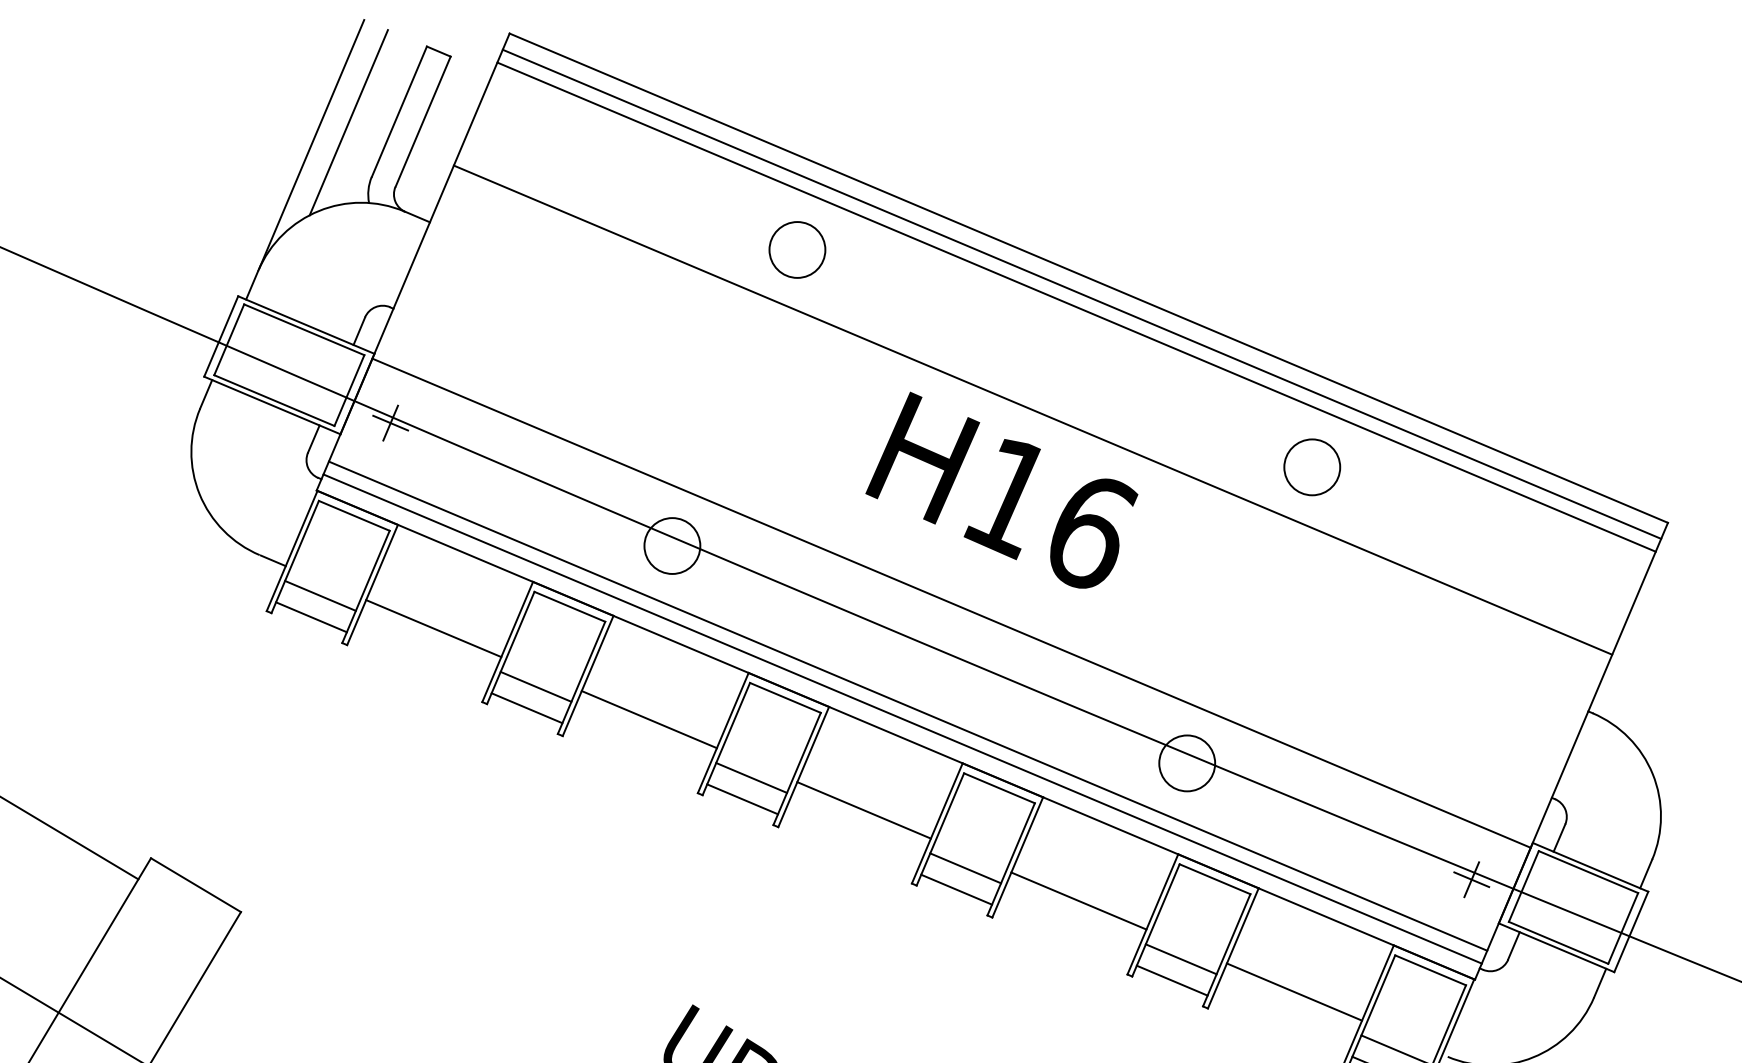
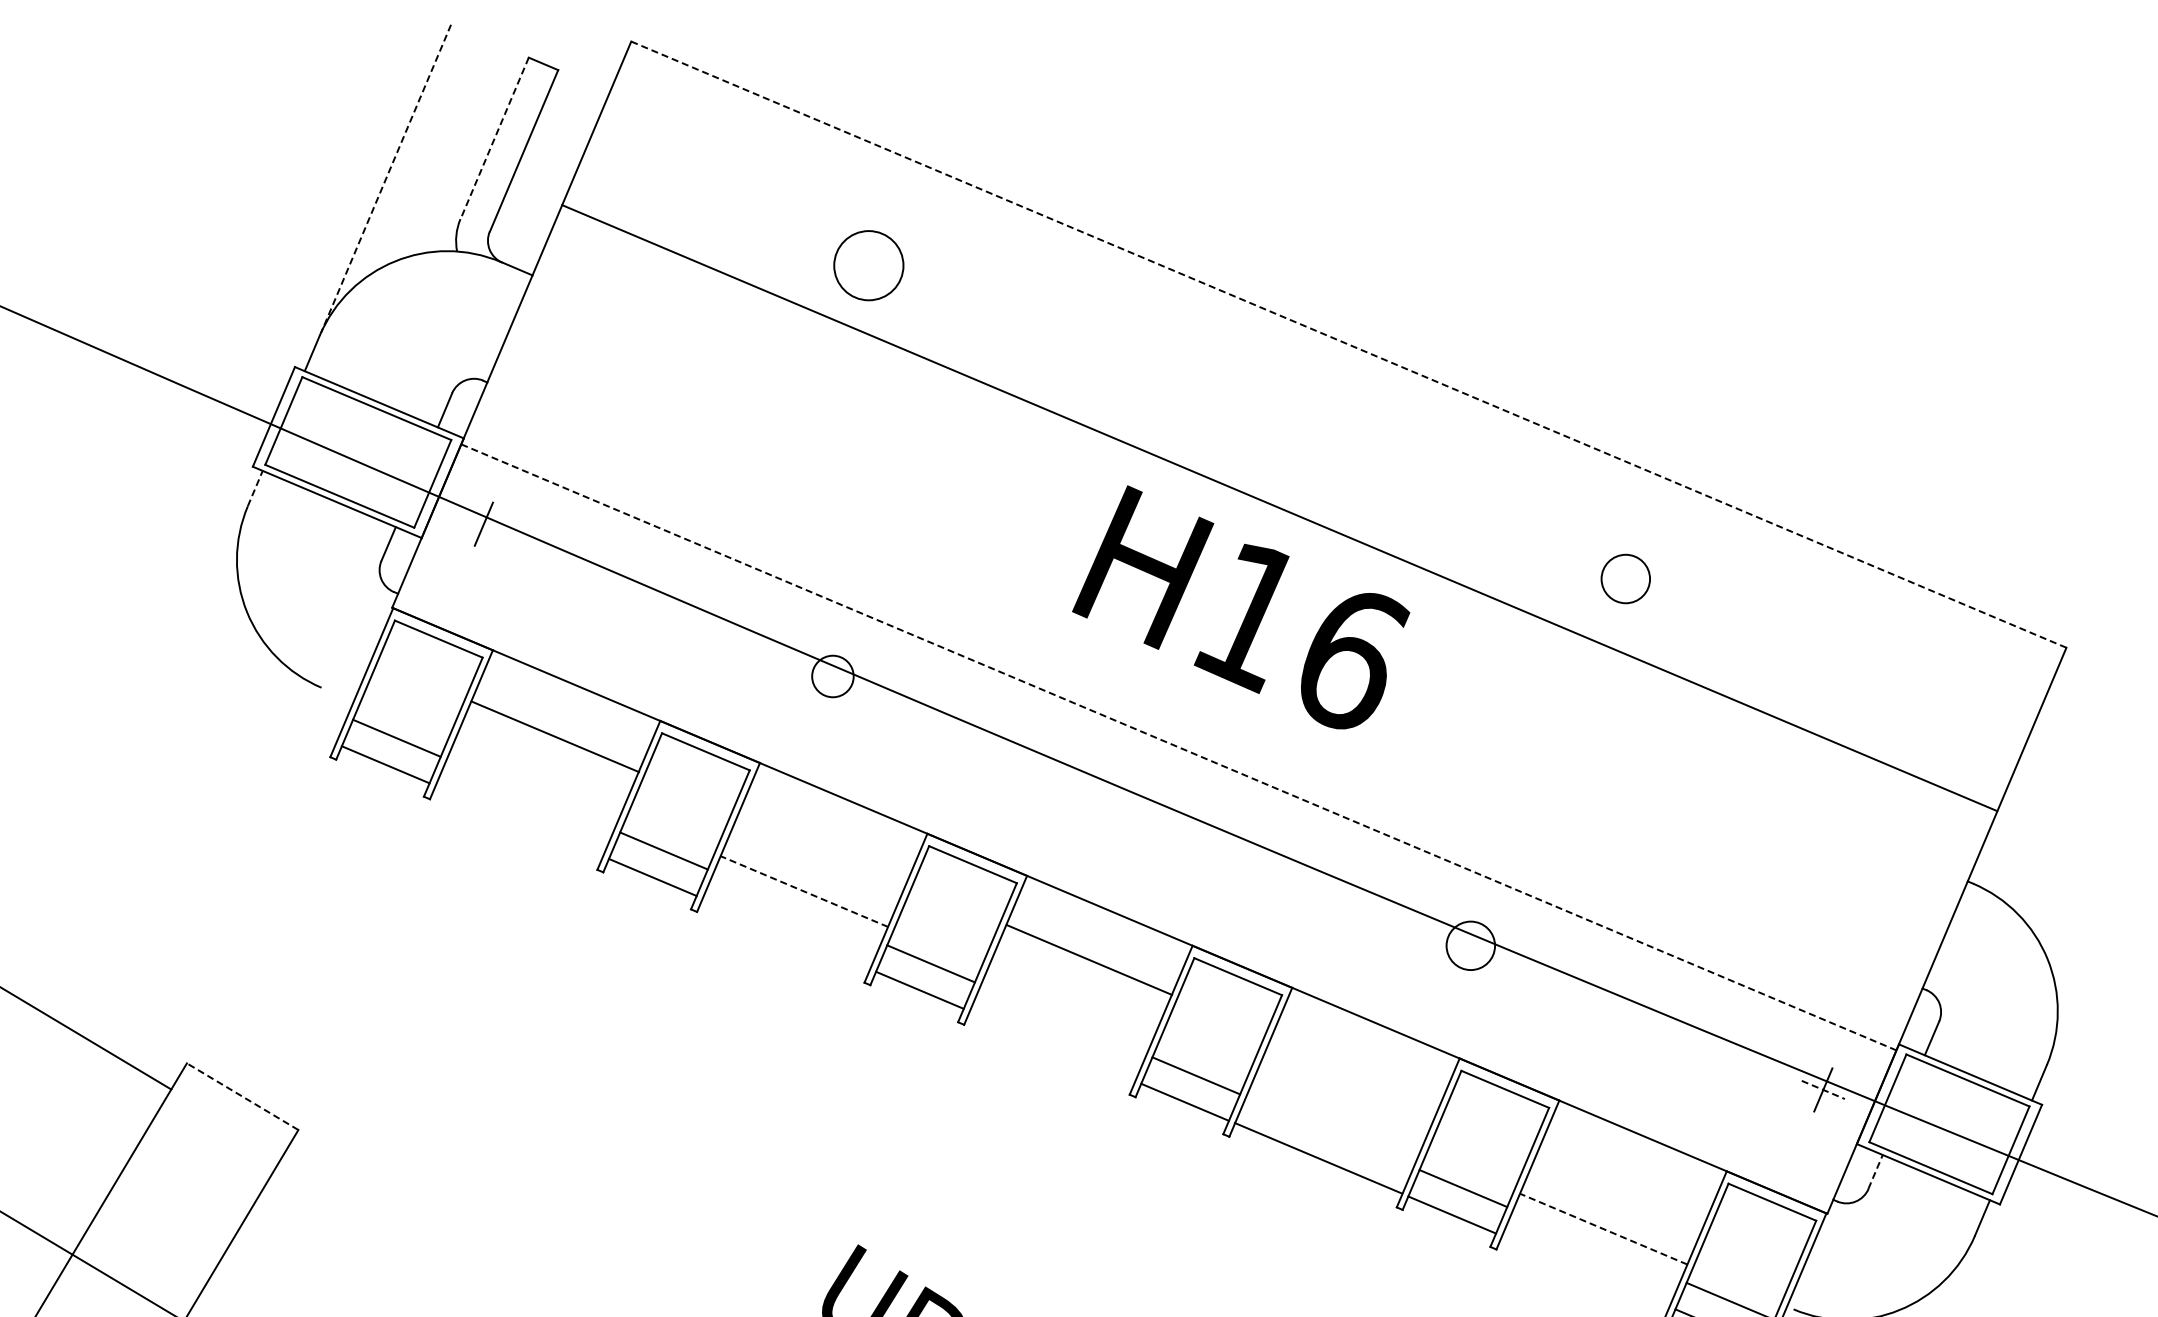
line: (399, 111) -> (494, 138), solid -> dashed
line: (348, 122) -> (431, 151), removed
line: (311, 144) -> (385, 179), solid -> dashed
circle: (797, 249) -> (868, 265), moved
line: (1088, 278) -> (1348, 344), solid -> dashed
line: (1082, 294) -> (1340, 364), removed
line: (1076, 307) -> (1333, 380), removed
line: (206, 394) -> (255, 488), solid -> dashed
line: (390, 423) -> (483, 524), removed
circle: (1312, 466) -> (1625, 578), size x0.7
circle: (672, 546) -> (832, 676), size x0.6
line: (272, 560) -> (337, 694), removed
line: (951, 603) -> (1178, 747), solid -> dashed
line: (433, 628) -> (555, 736), moved
line: (907, 705) -> (1124, 874), removed
line: (902, 718) -> (1117, 890), removed
line: (649, 719) -> (804, 891), solid -> dashed
circle: (1186, 763) -> (1470, 945), size x0.7
line: (864, 809) -> (1089, 959), moved
line: (1471, 880) -> (1823, 1090), solid -> dashed
line: (195, 885) -> (242, 1096), solid -> dashed
line: (1078, 901) -> (1318, 1158), moved
line: (1513, 945) -> (1875, 1171), solid -> dashed
line: (1294, 992) -> (1603, 1229), solid -> dashed

